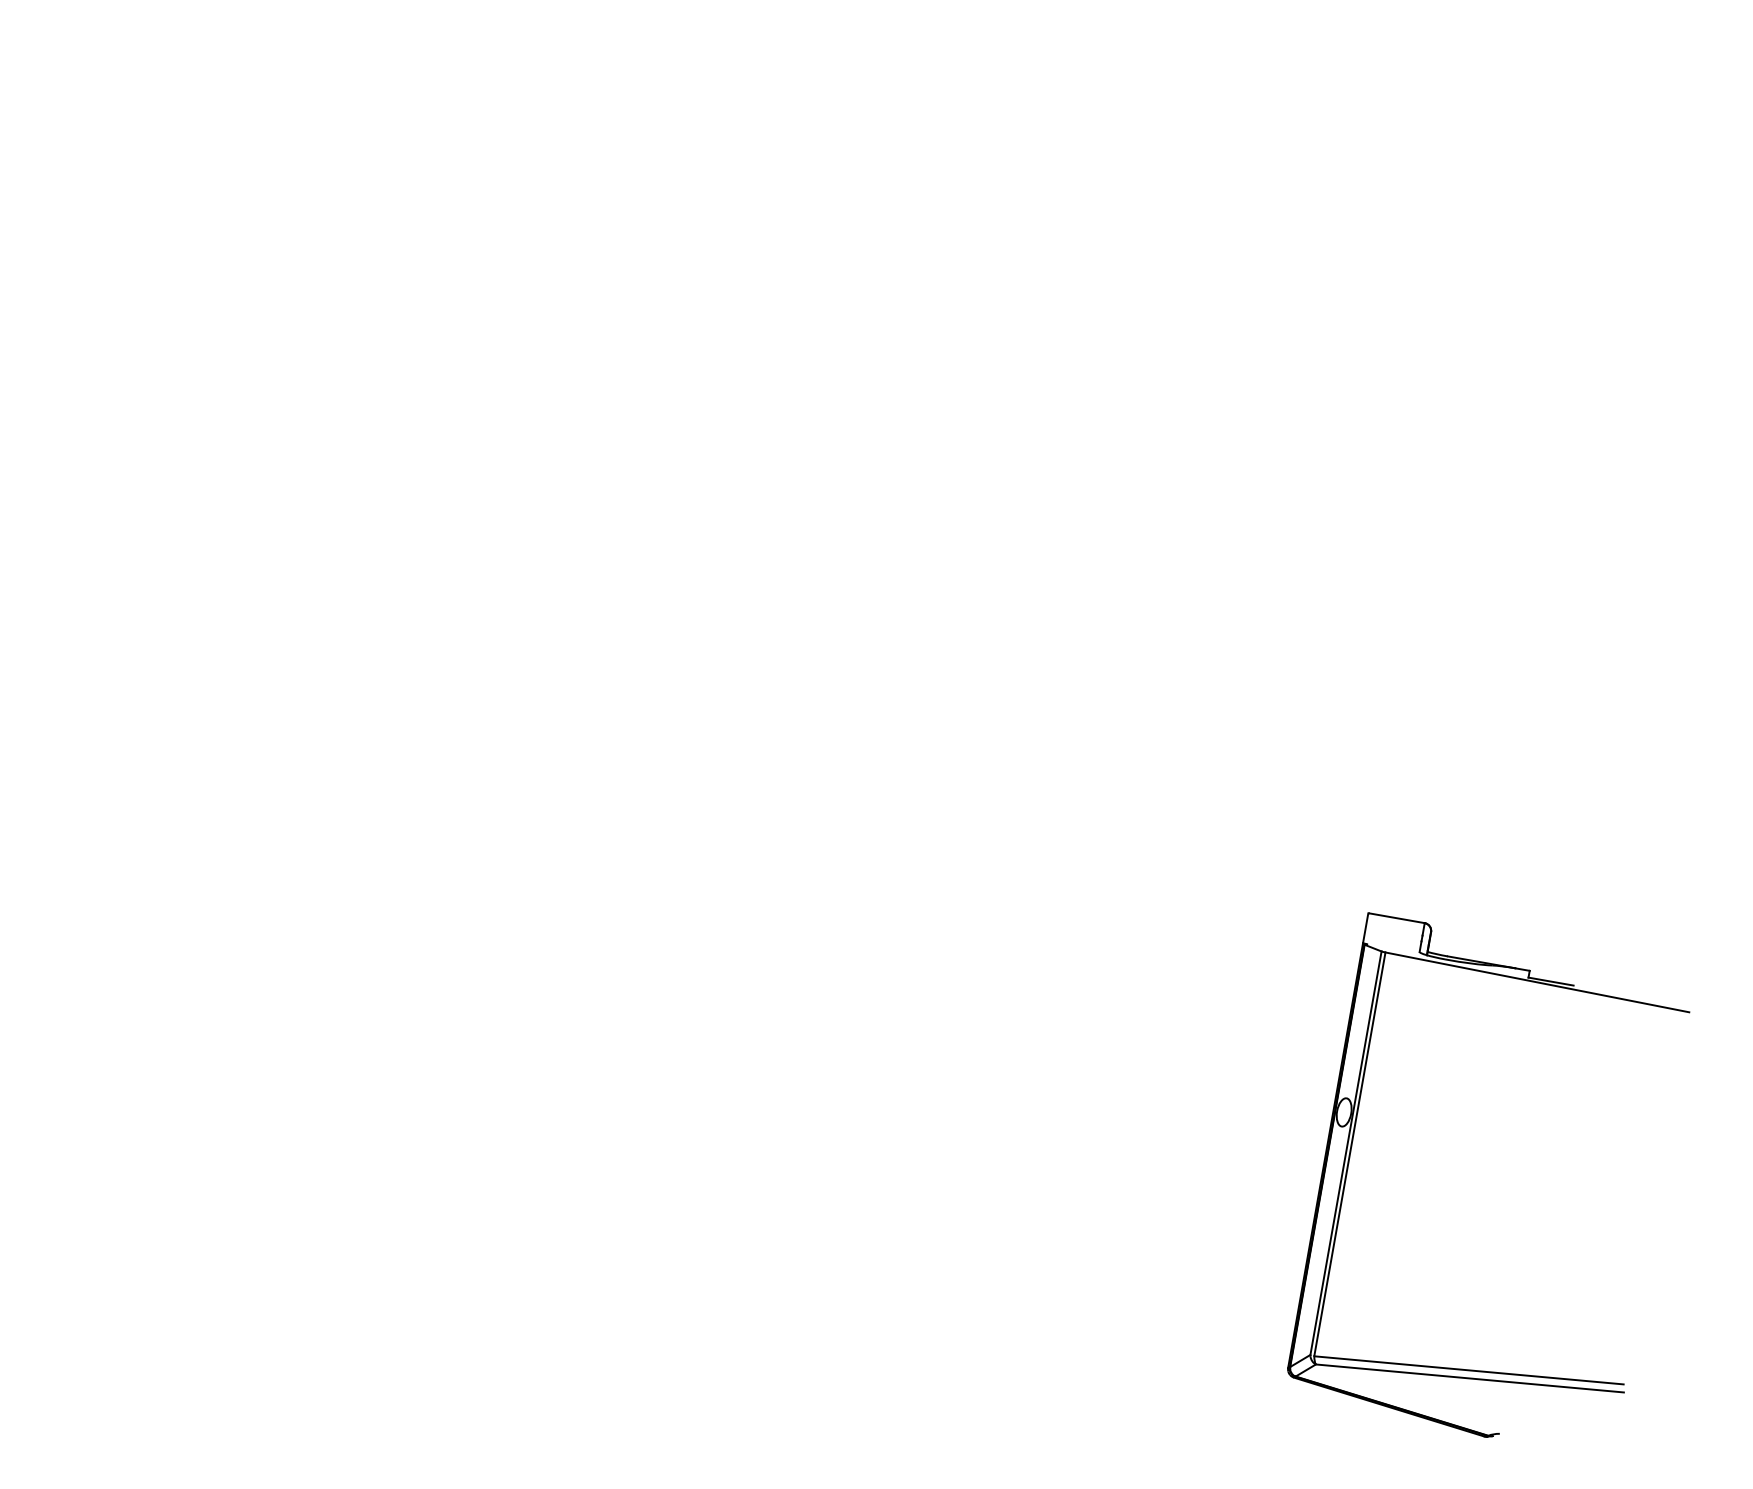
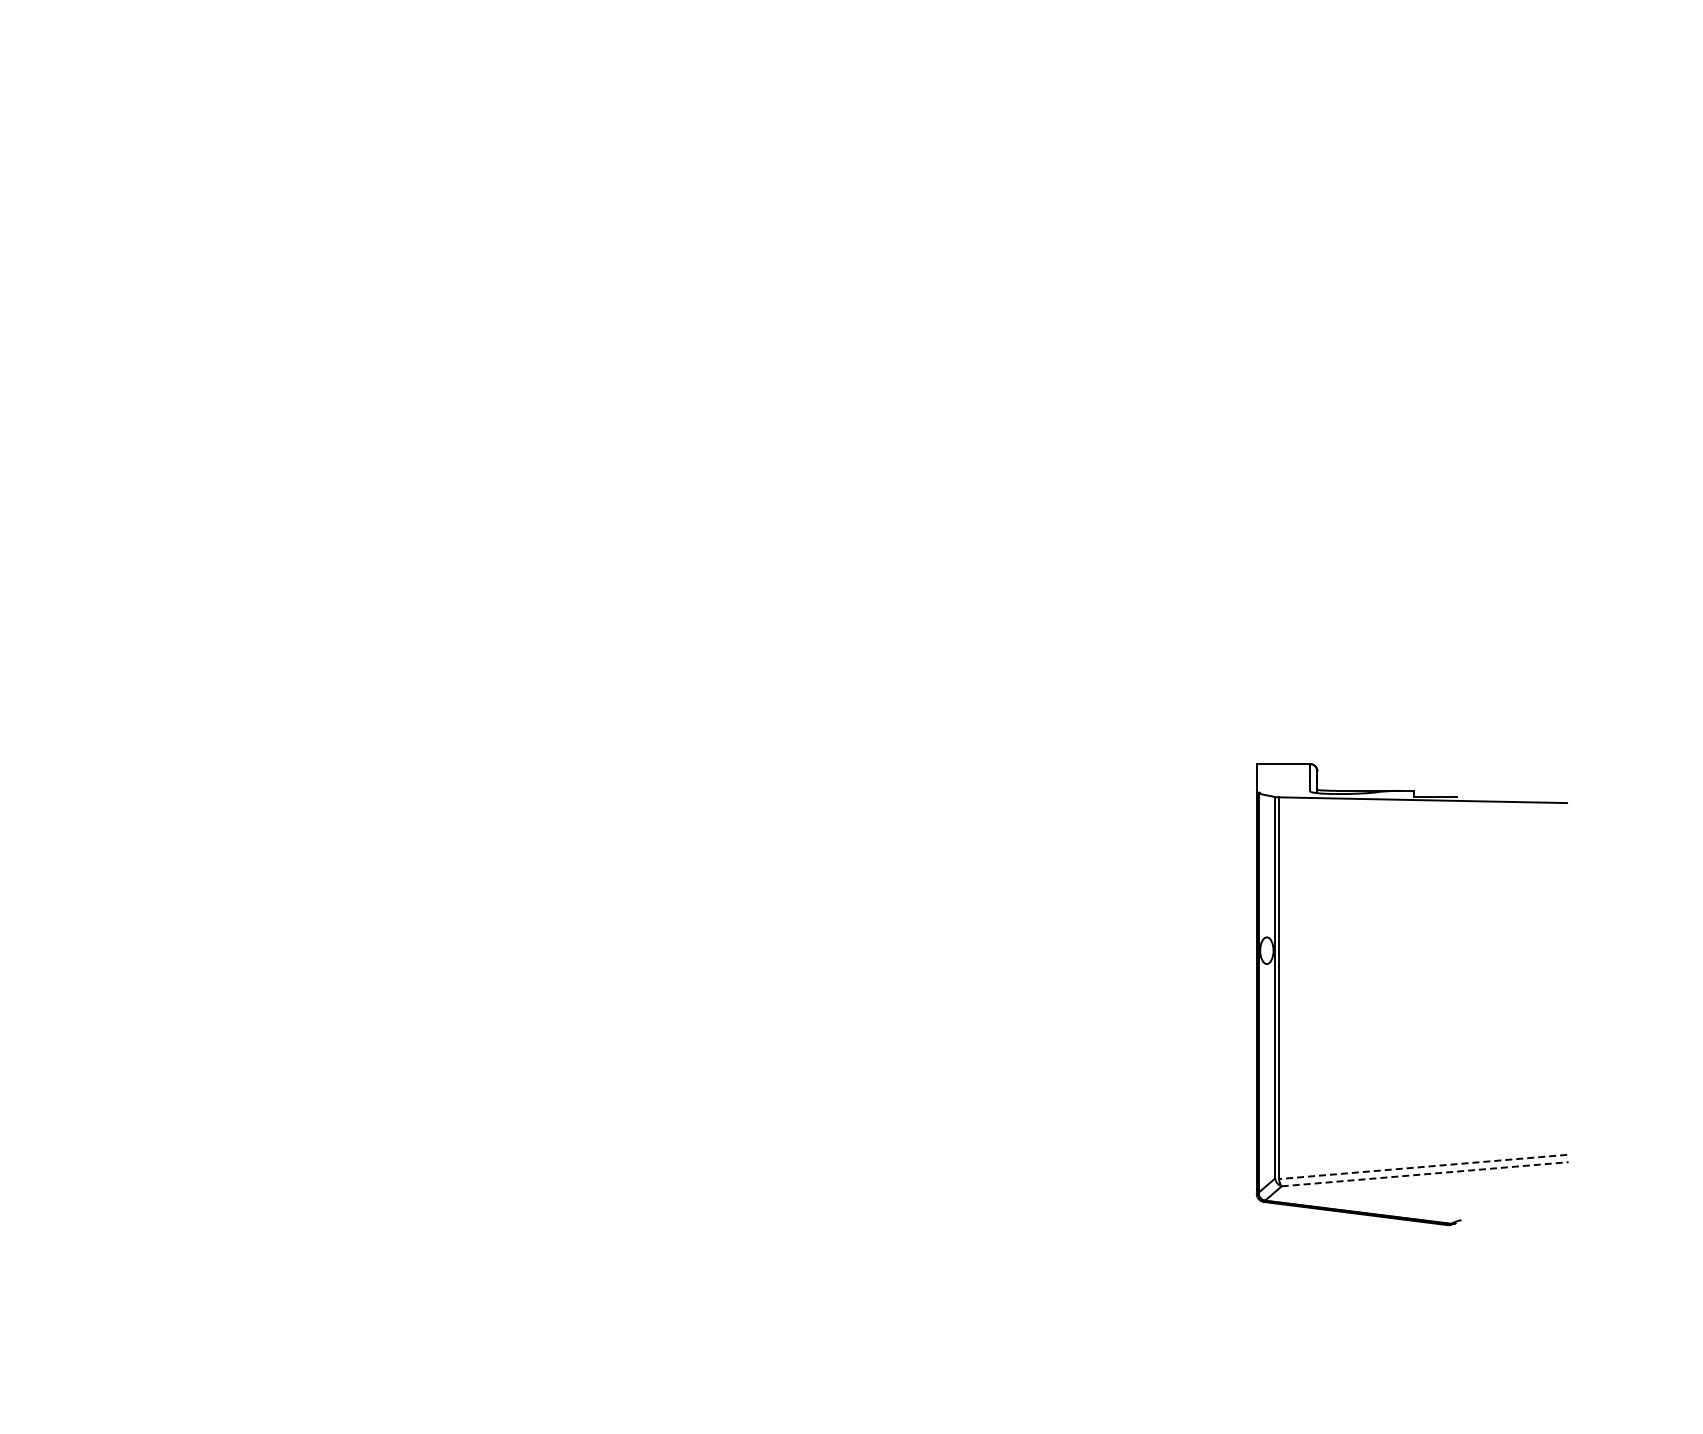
line: (1469, 1369) -> (1423, 1166), solid -> dashed
line: (1470, 1378) -> (1425, 1174), solid -> dashed

